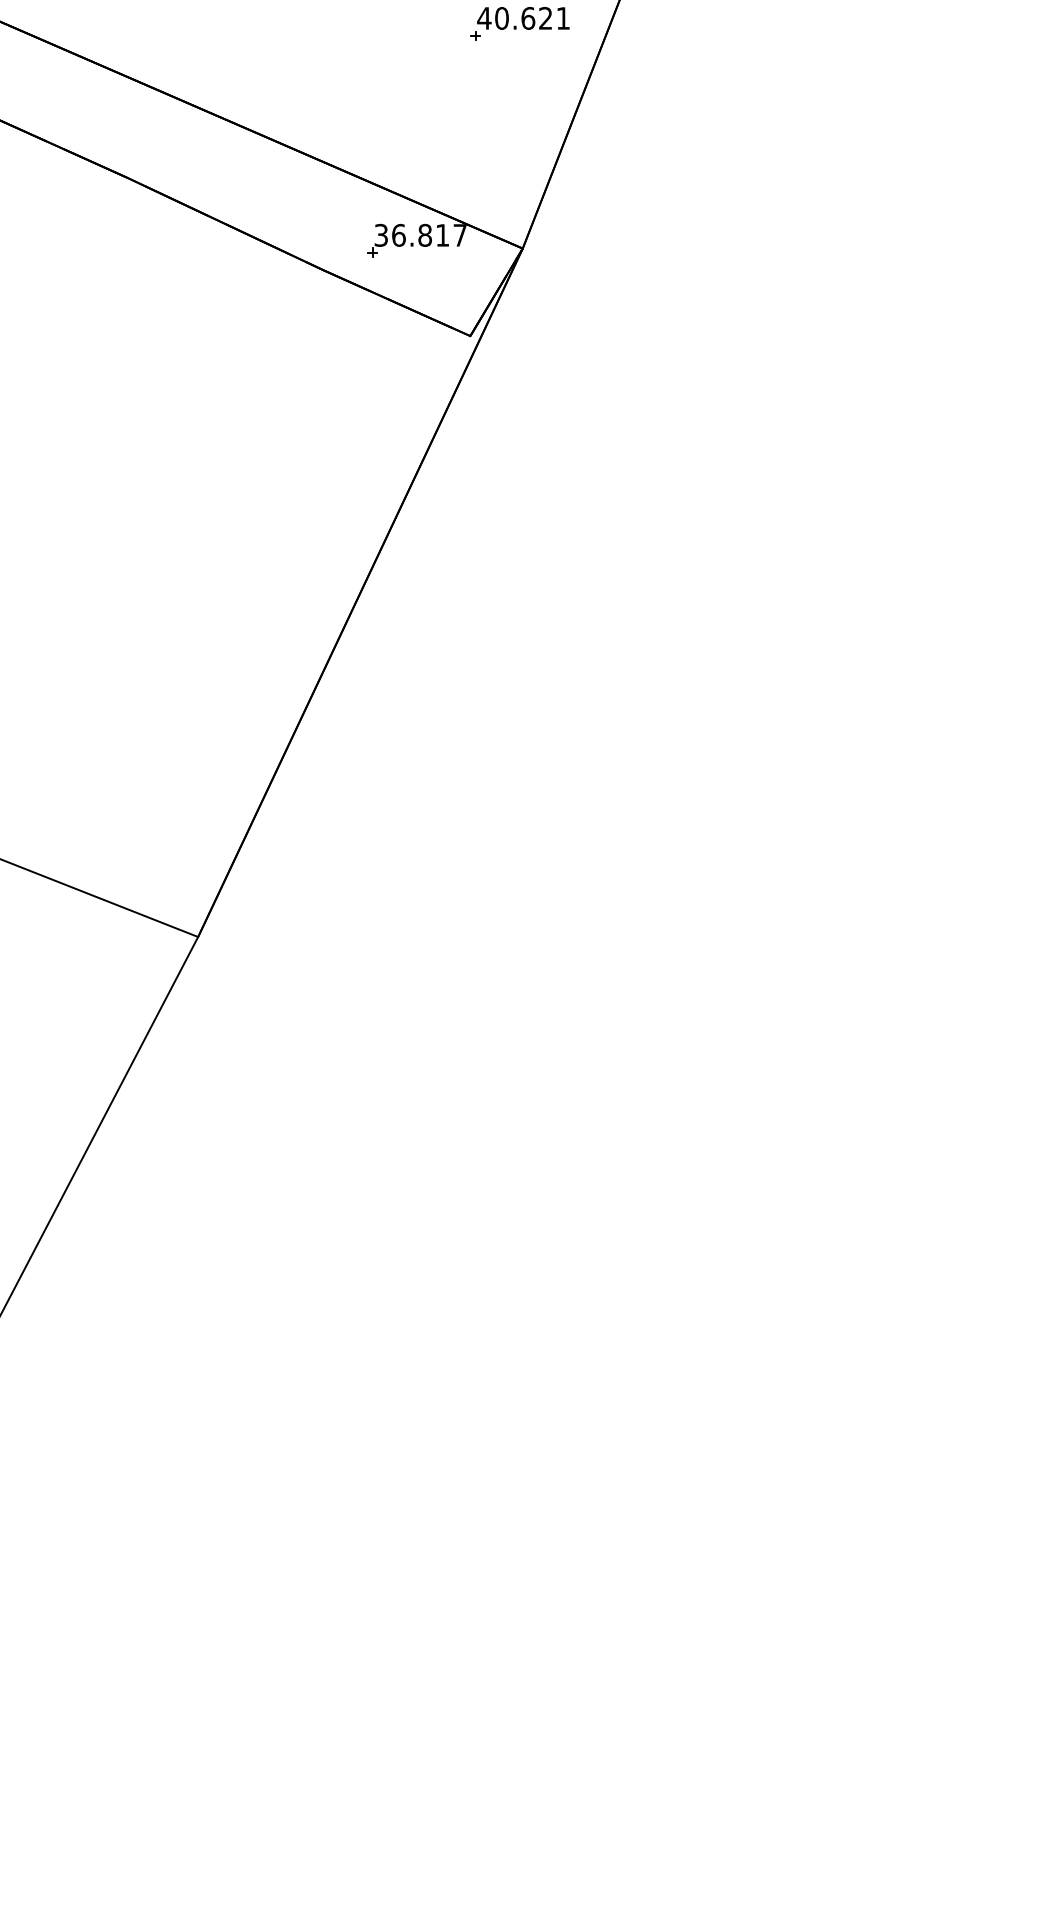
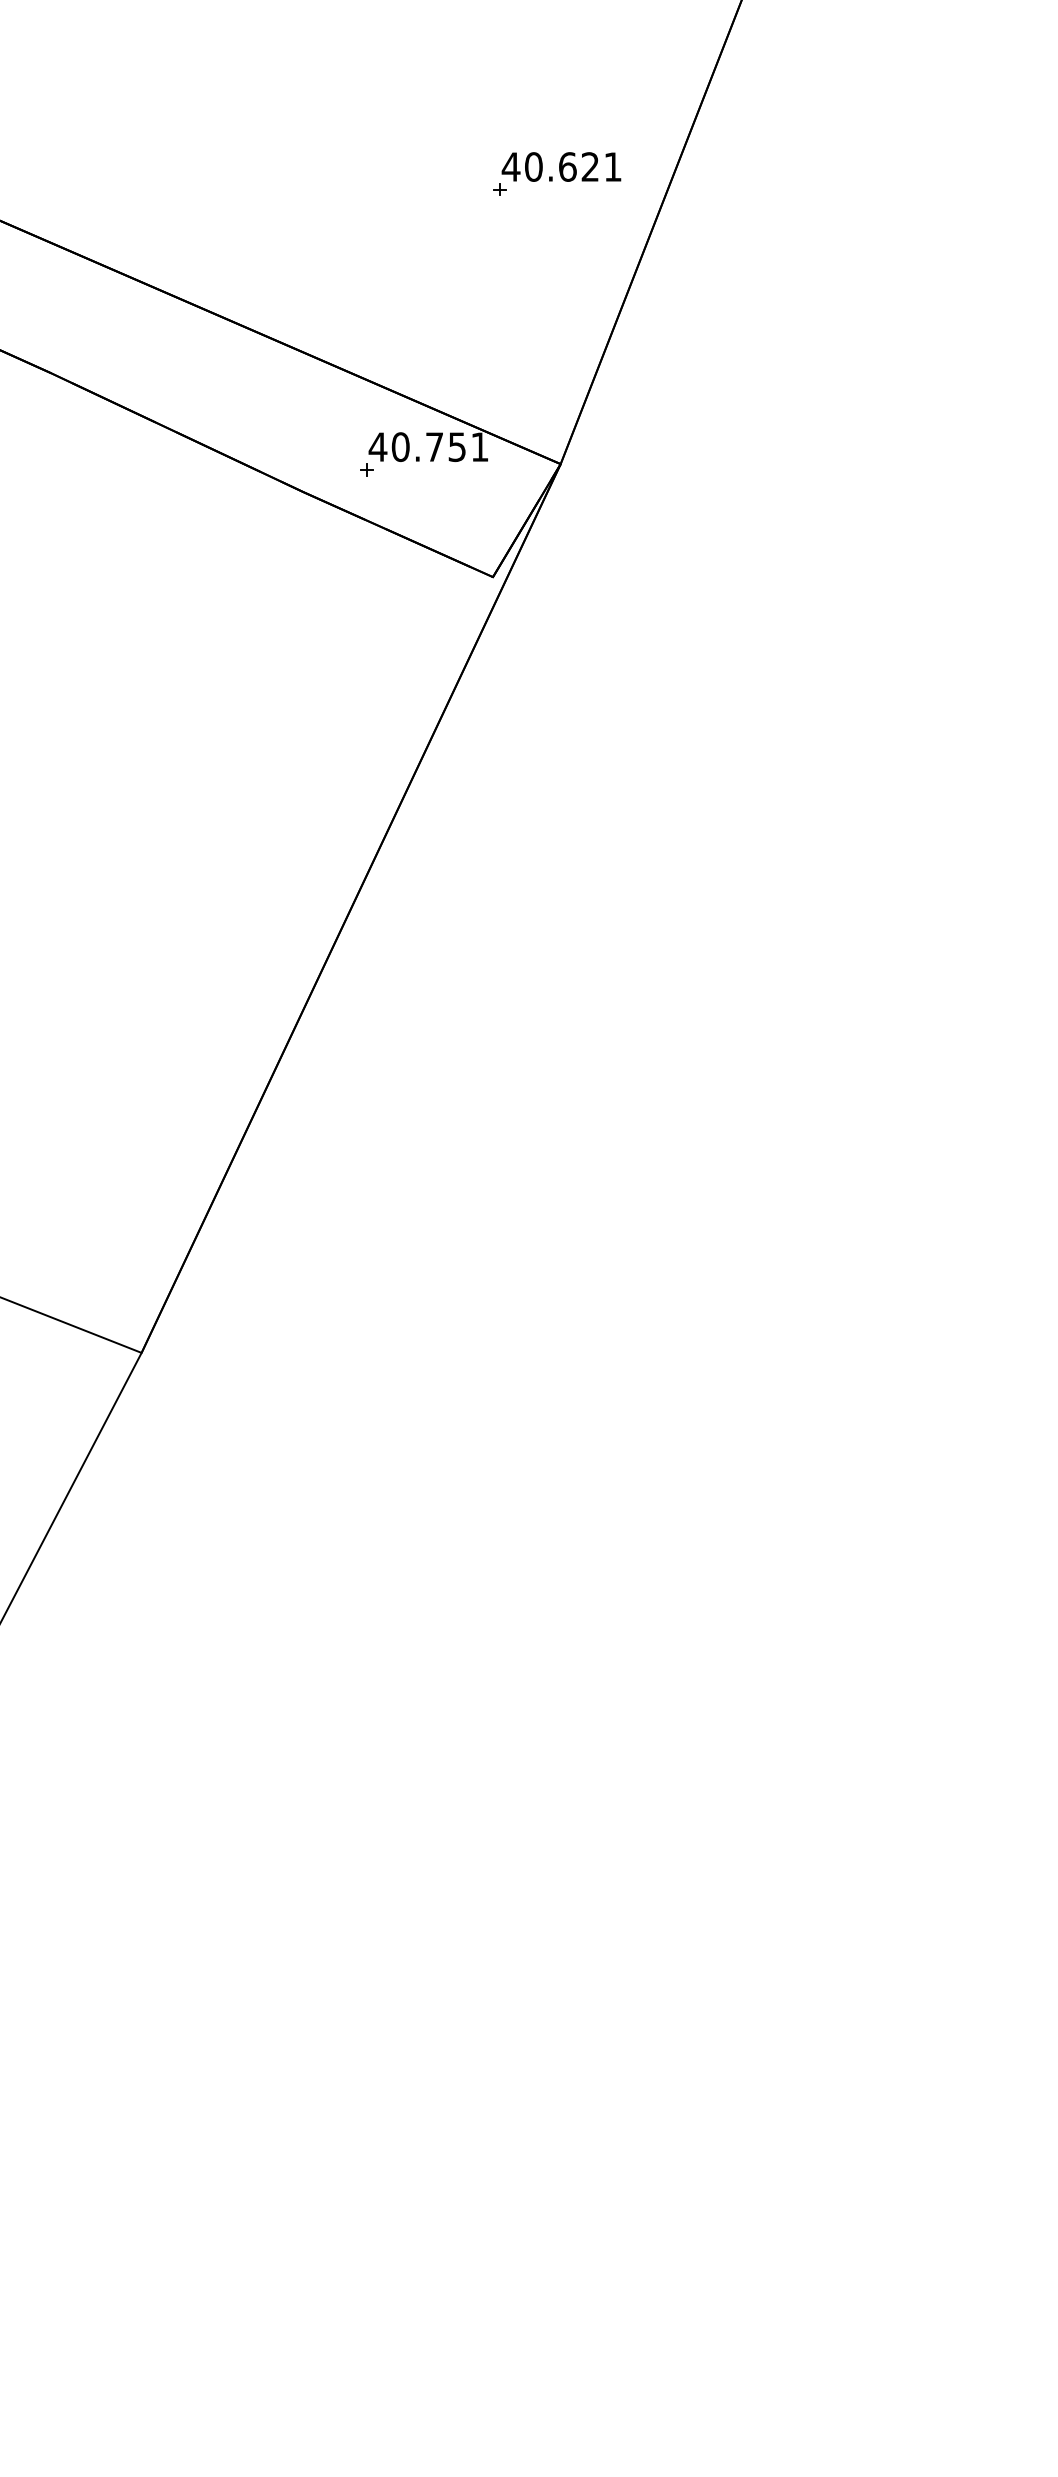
text: (420, 234) -> (428, 445), 36.817 -> 40.751

